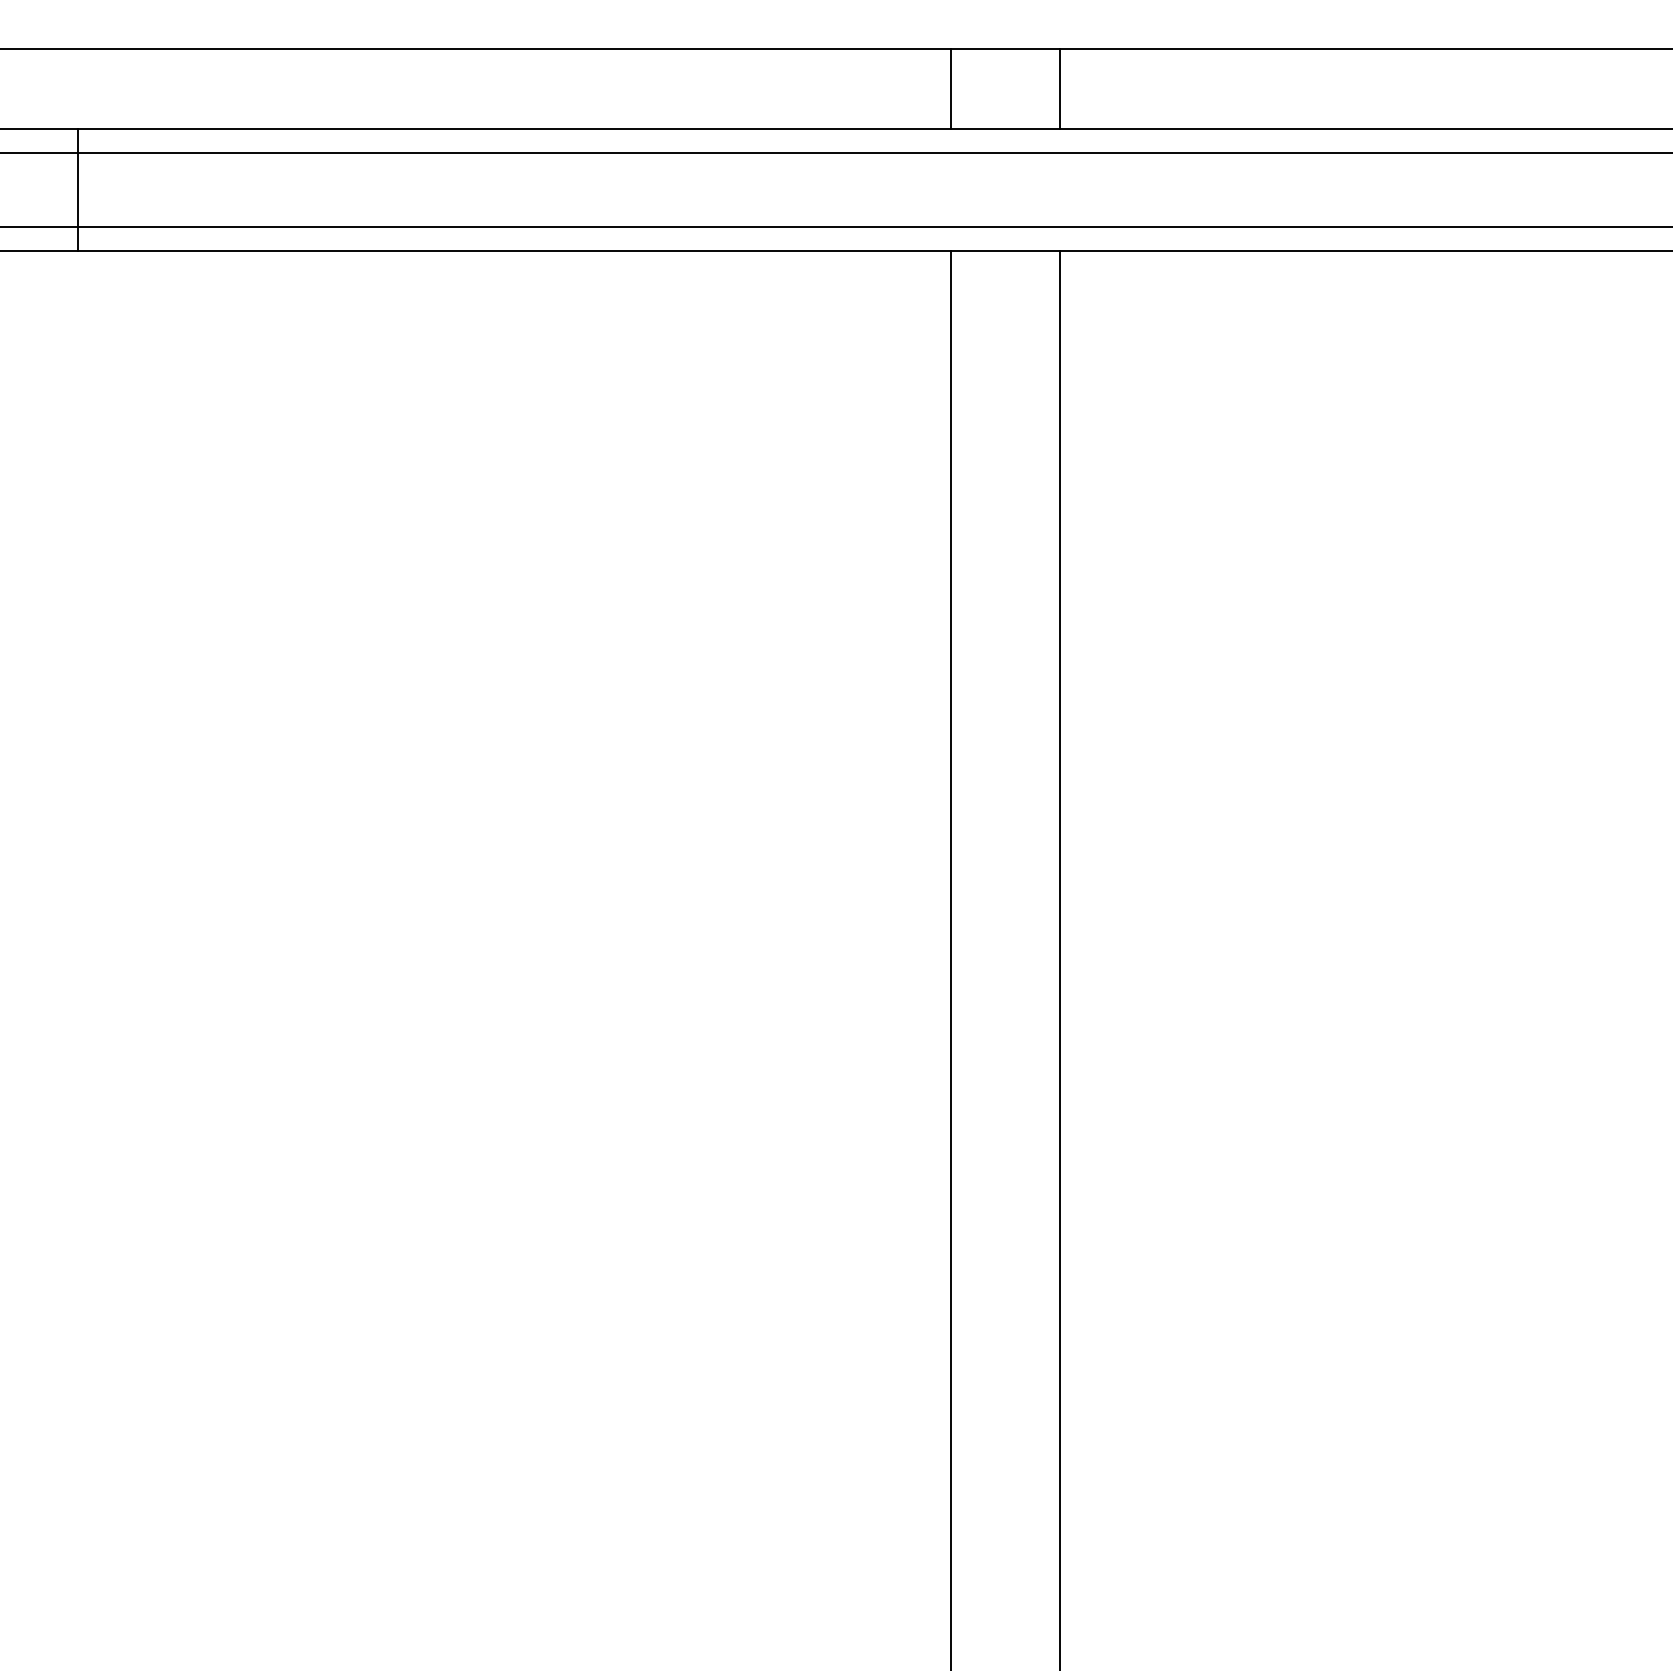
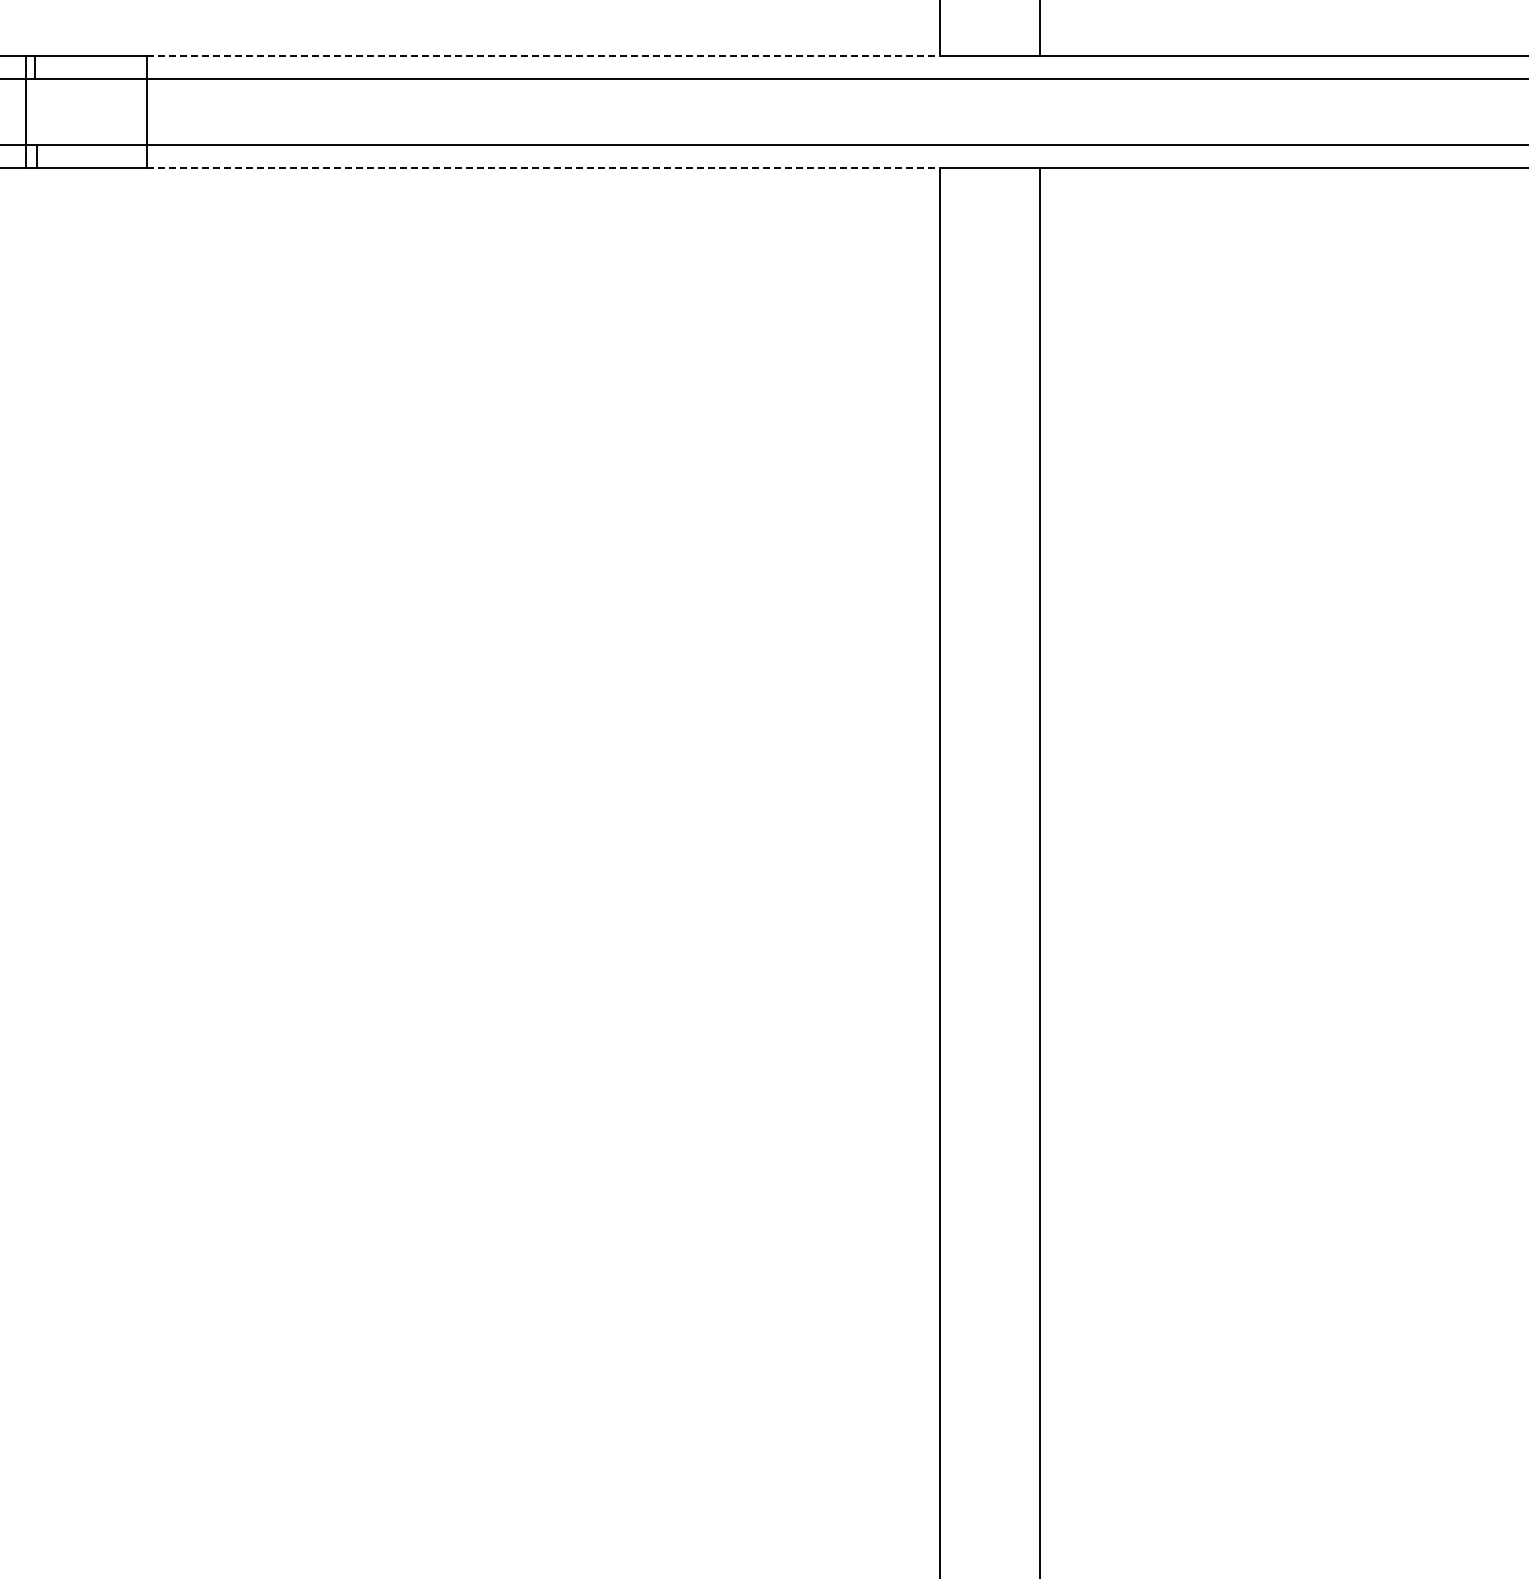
line: (514, 128) -> (543, 56), solid -> dashed
line: (514, 251) -> (543, 167), solid -> dashed

